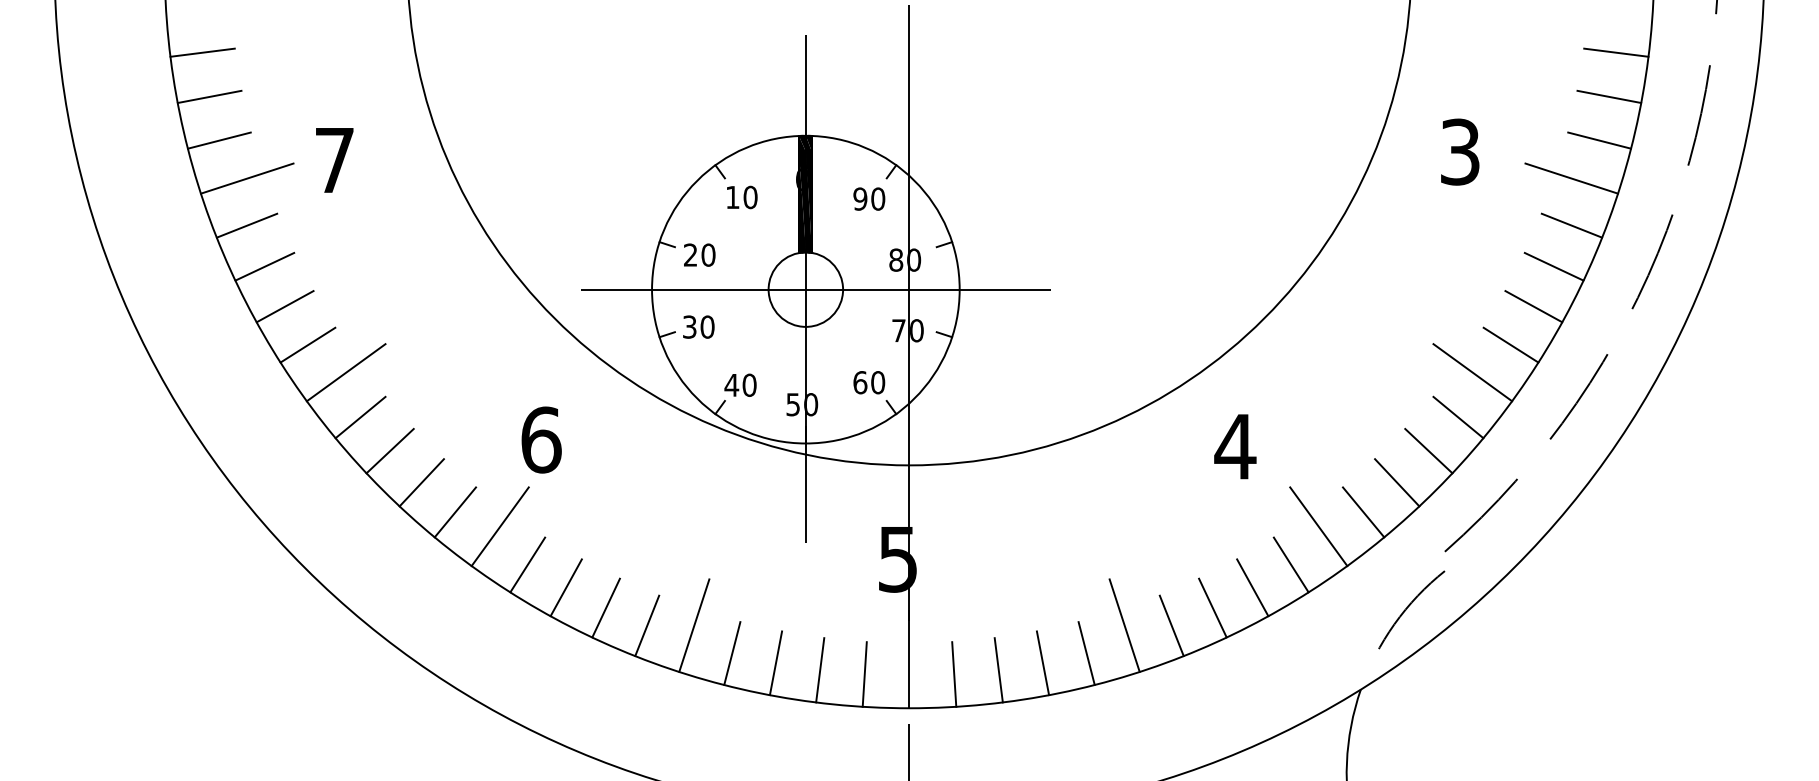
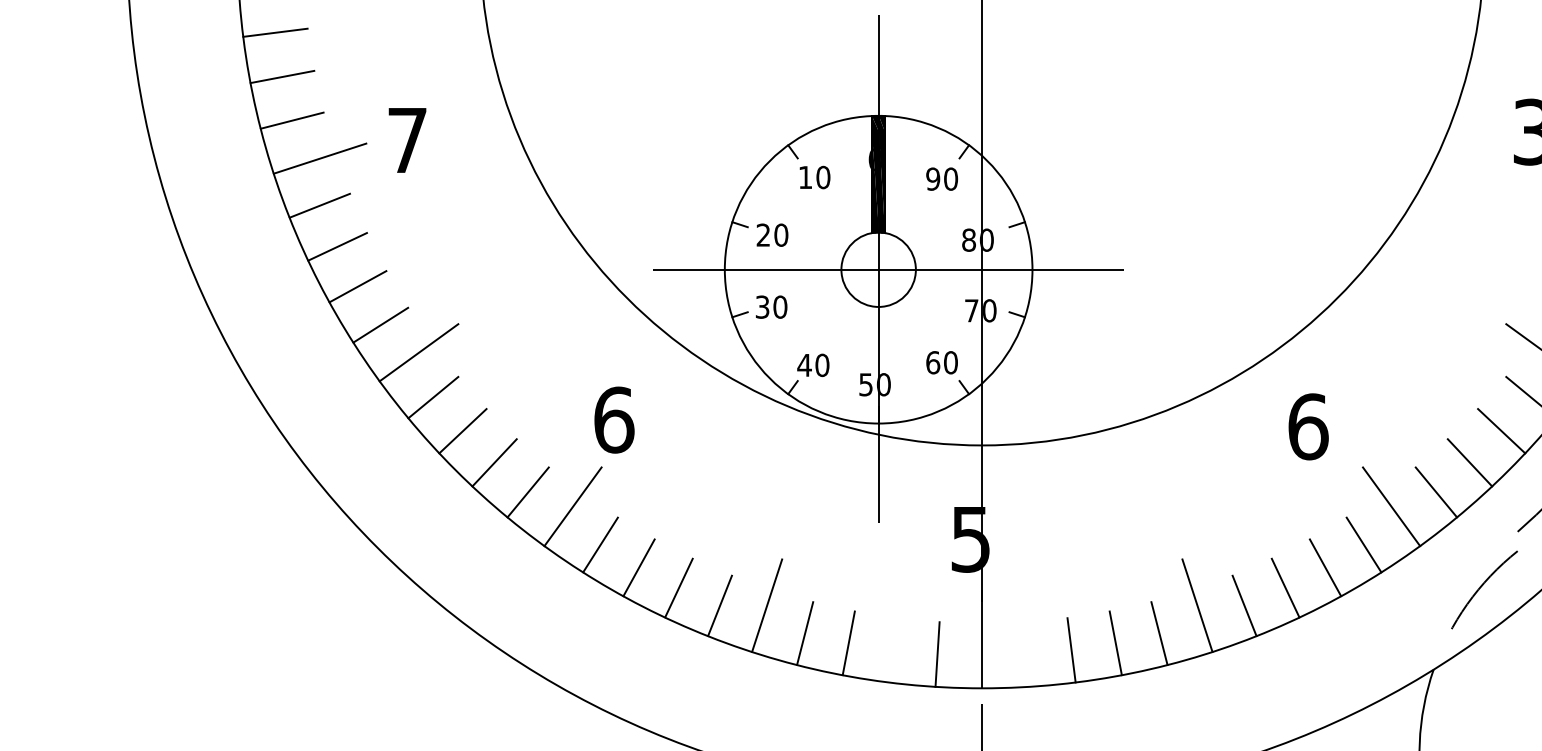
text: (1235, 446) -> (1308, 426), 4 -> 6
line: (820, 670) -> (893, 650), removed
line: (954, 674) -> (1027, 654), removed

